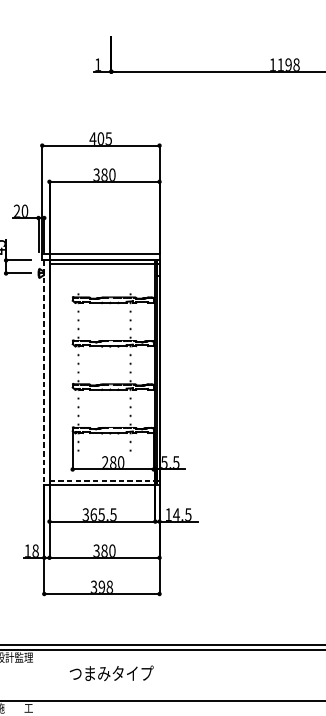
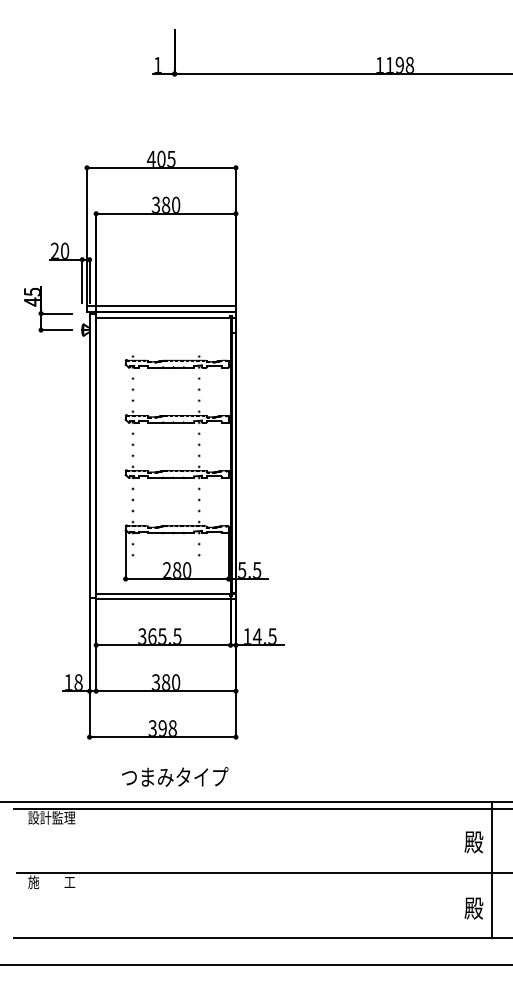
line: (44, 372) -> (89, 456), dashed -> solid
line: (102, 480) -> (163, 593), dashed -> solid
text: (111, 673) -> (175, 776), moved

